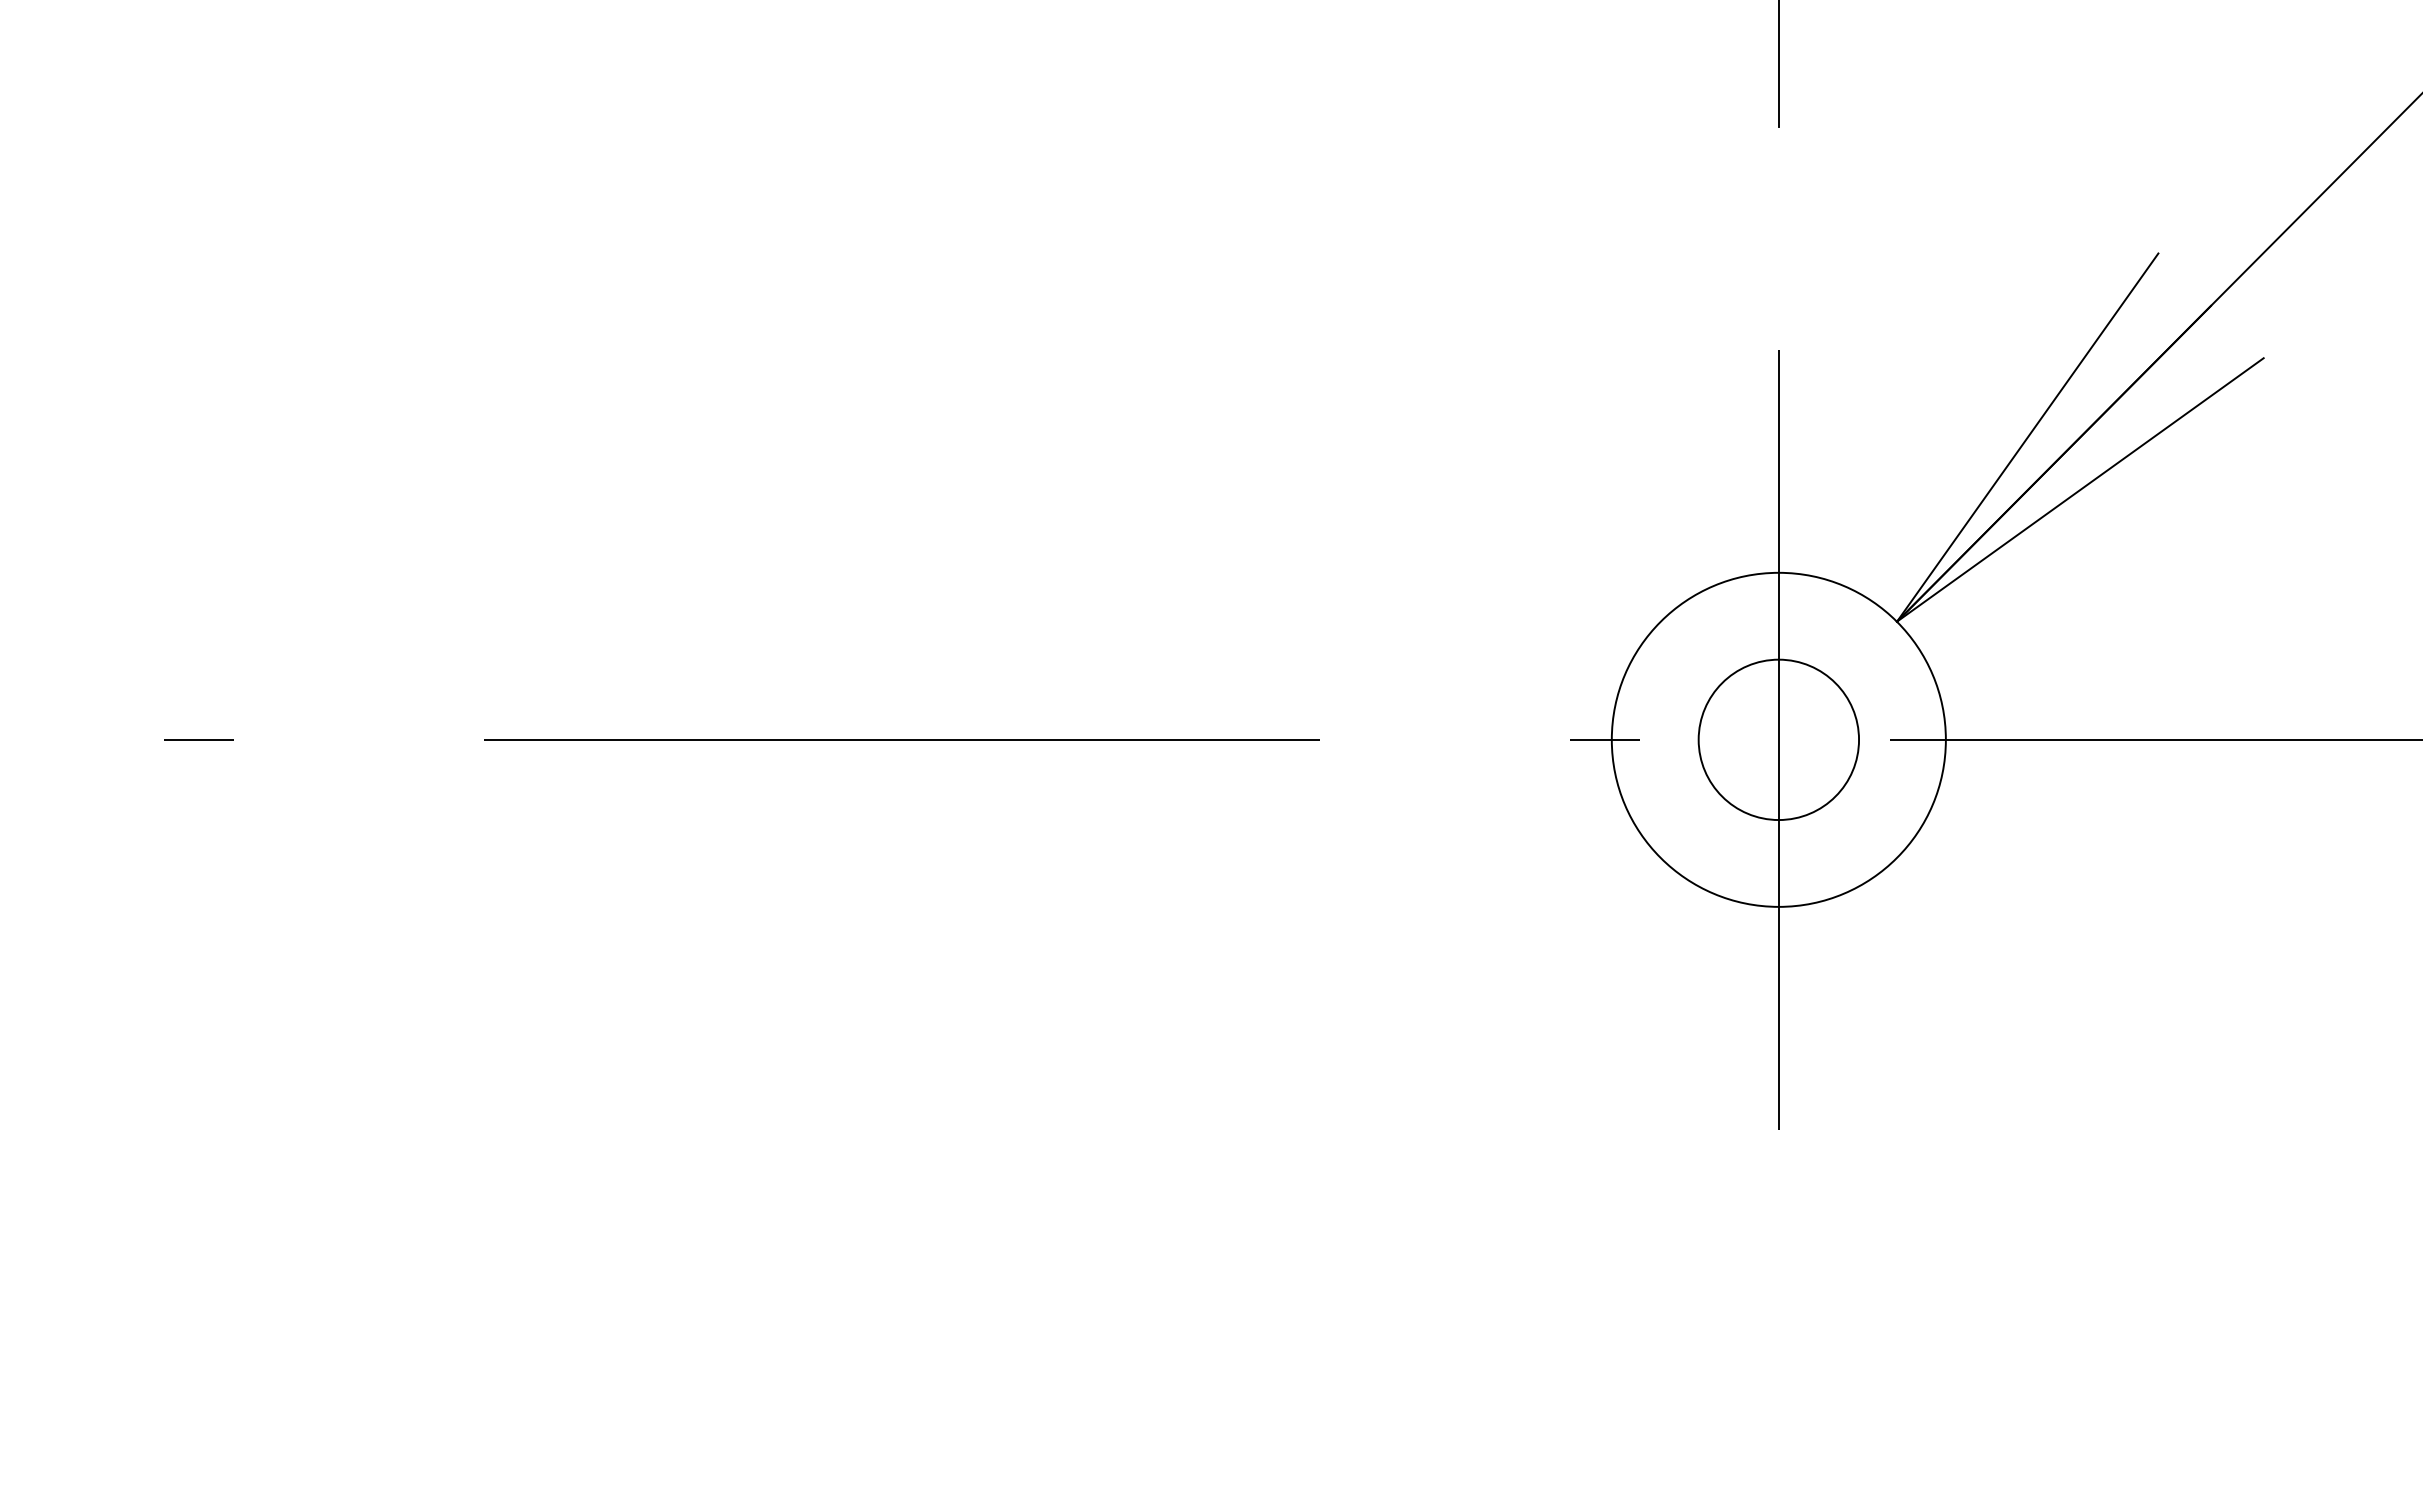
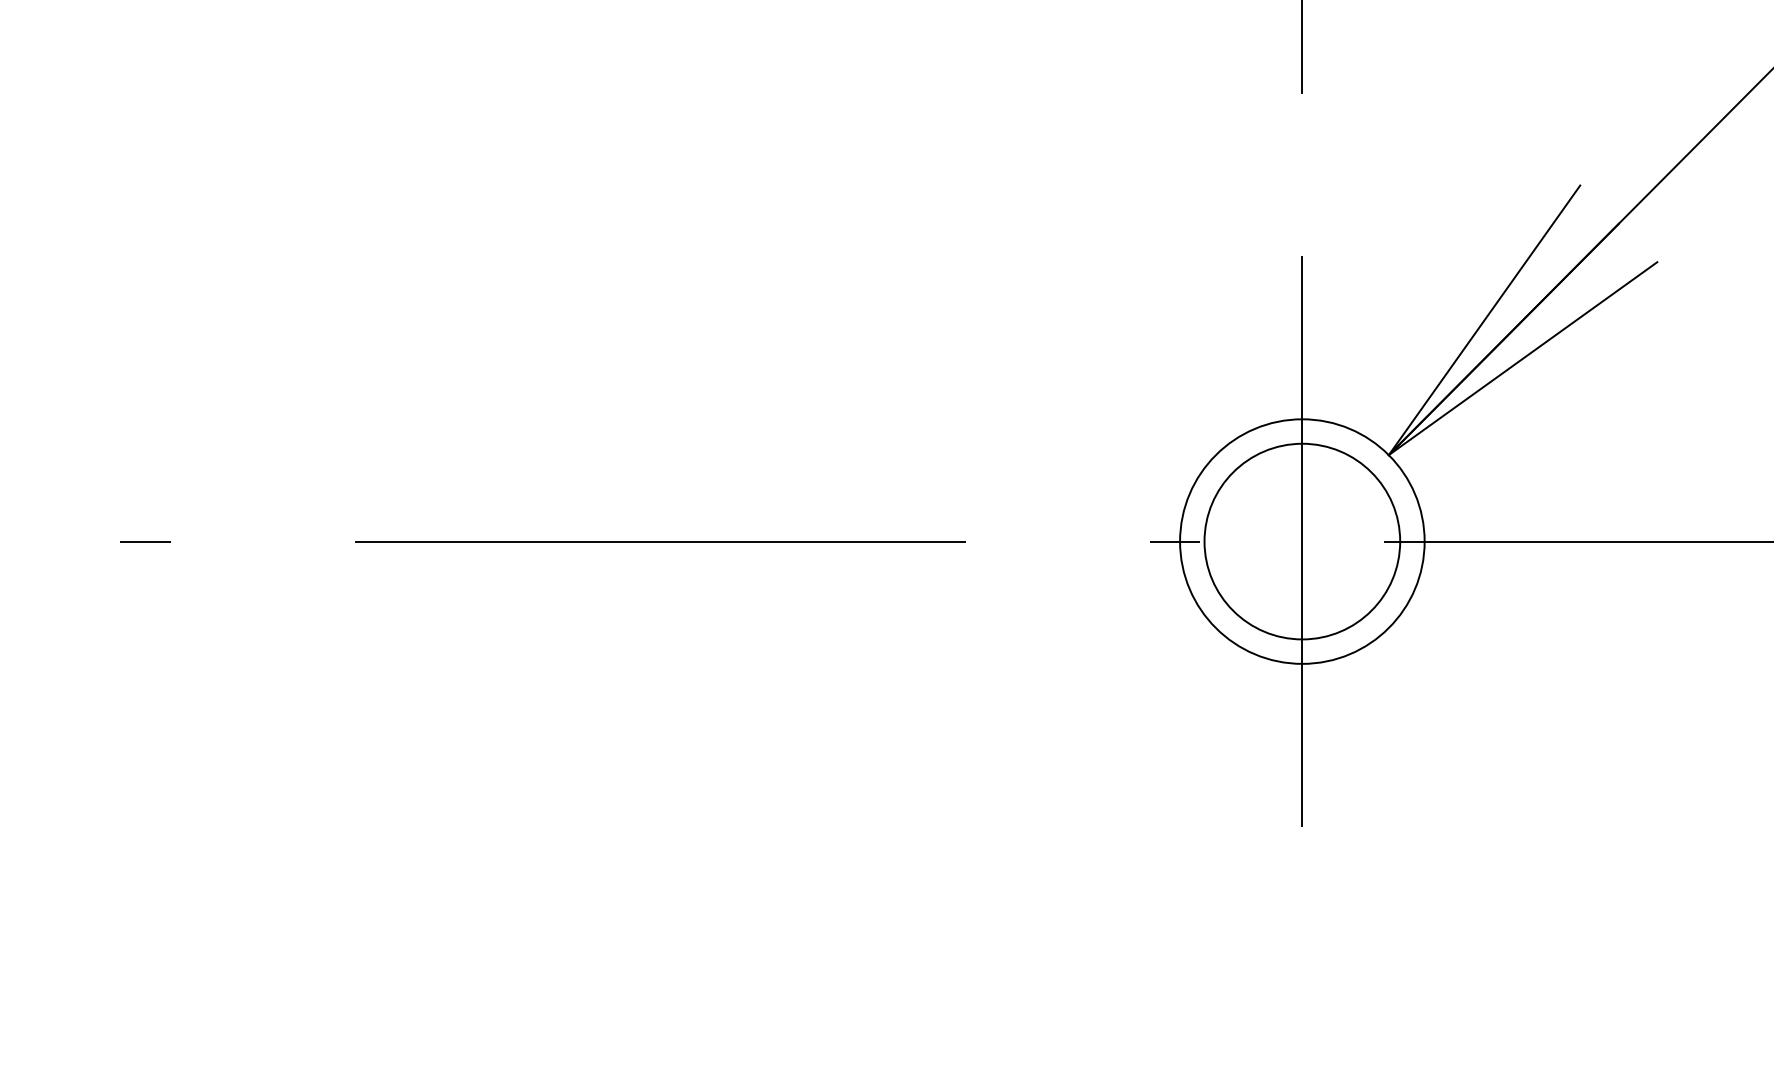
circle: (1778, 739) -> (1302, 541), size x1.67

